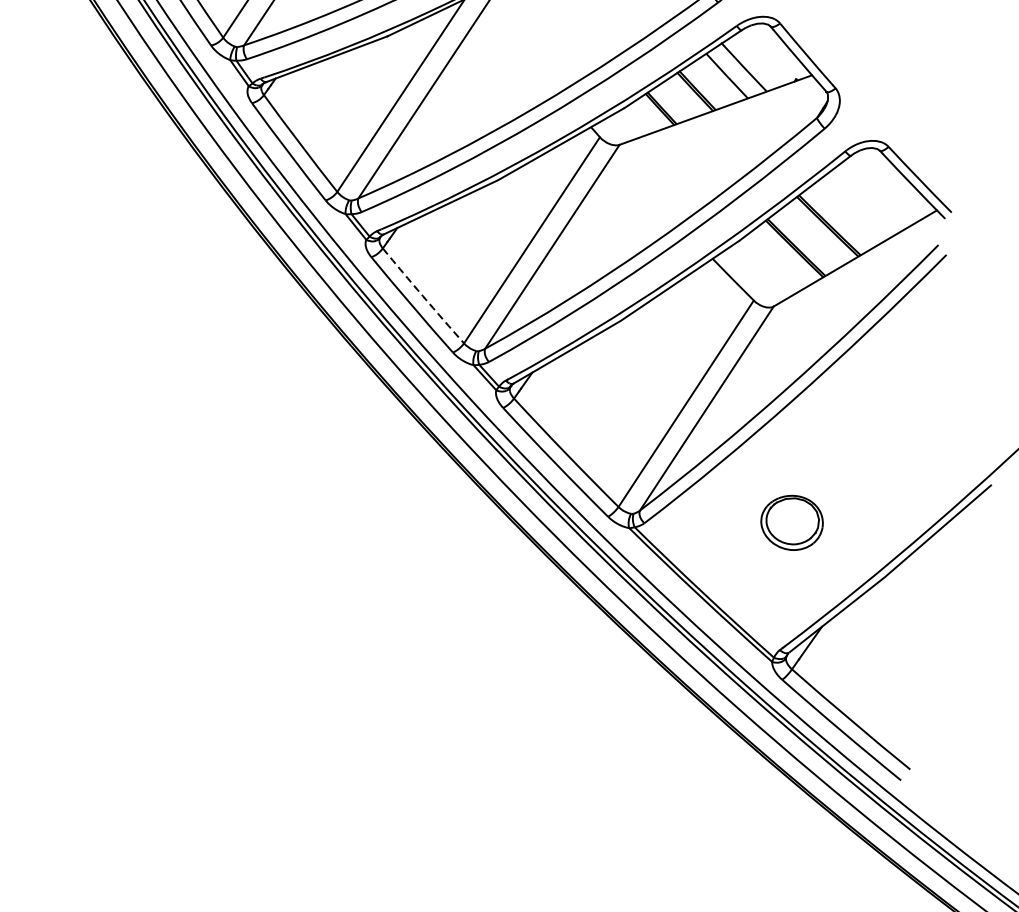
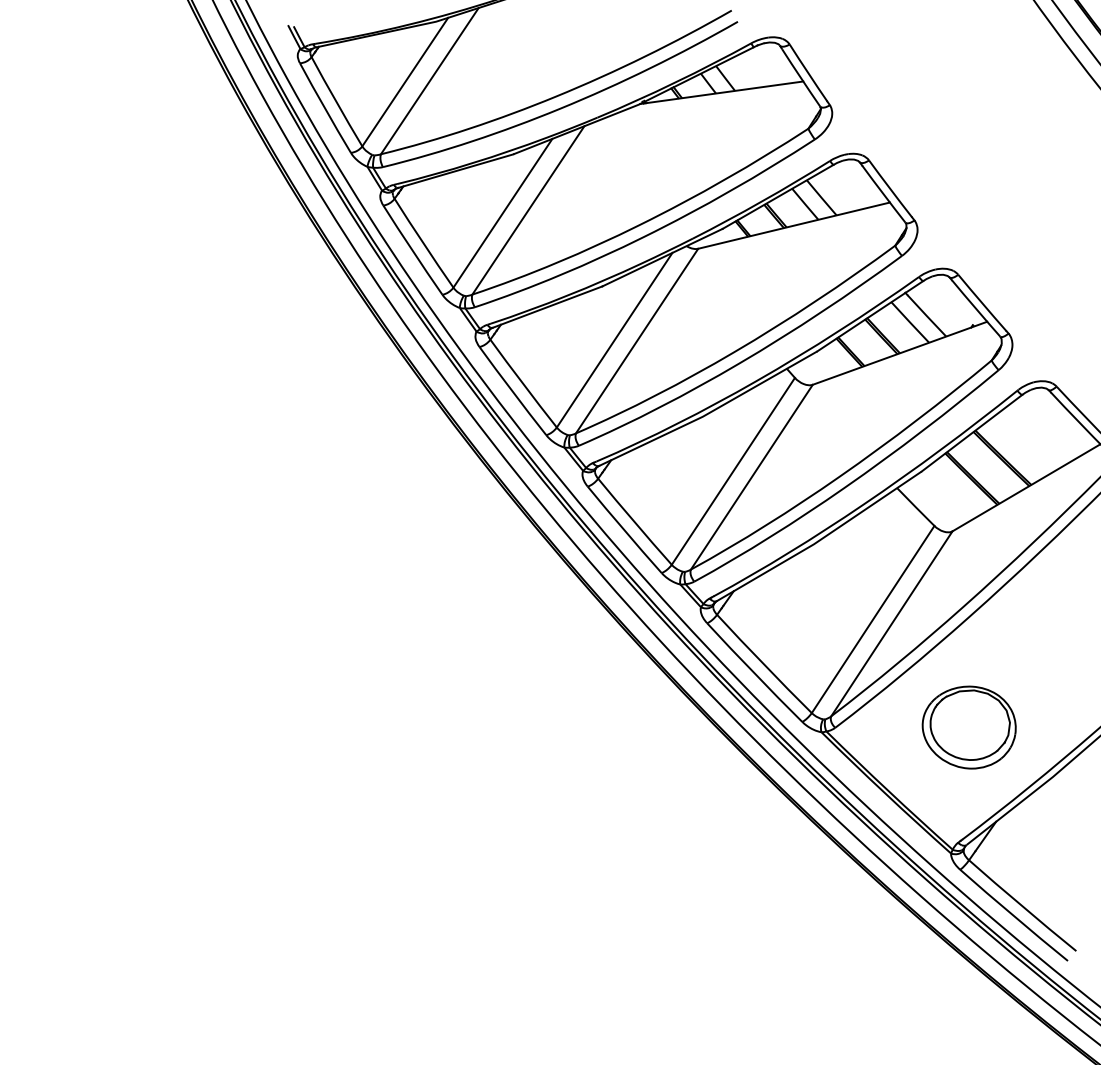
arc: (422, 296) -> (634, 522), dashed -> solid
part: (791, 522) -> (968, 727), size x1.67

